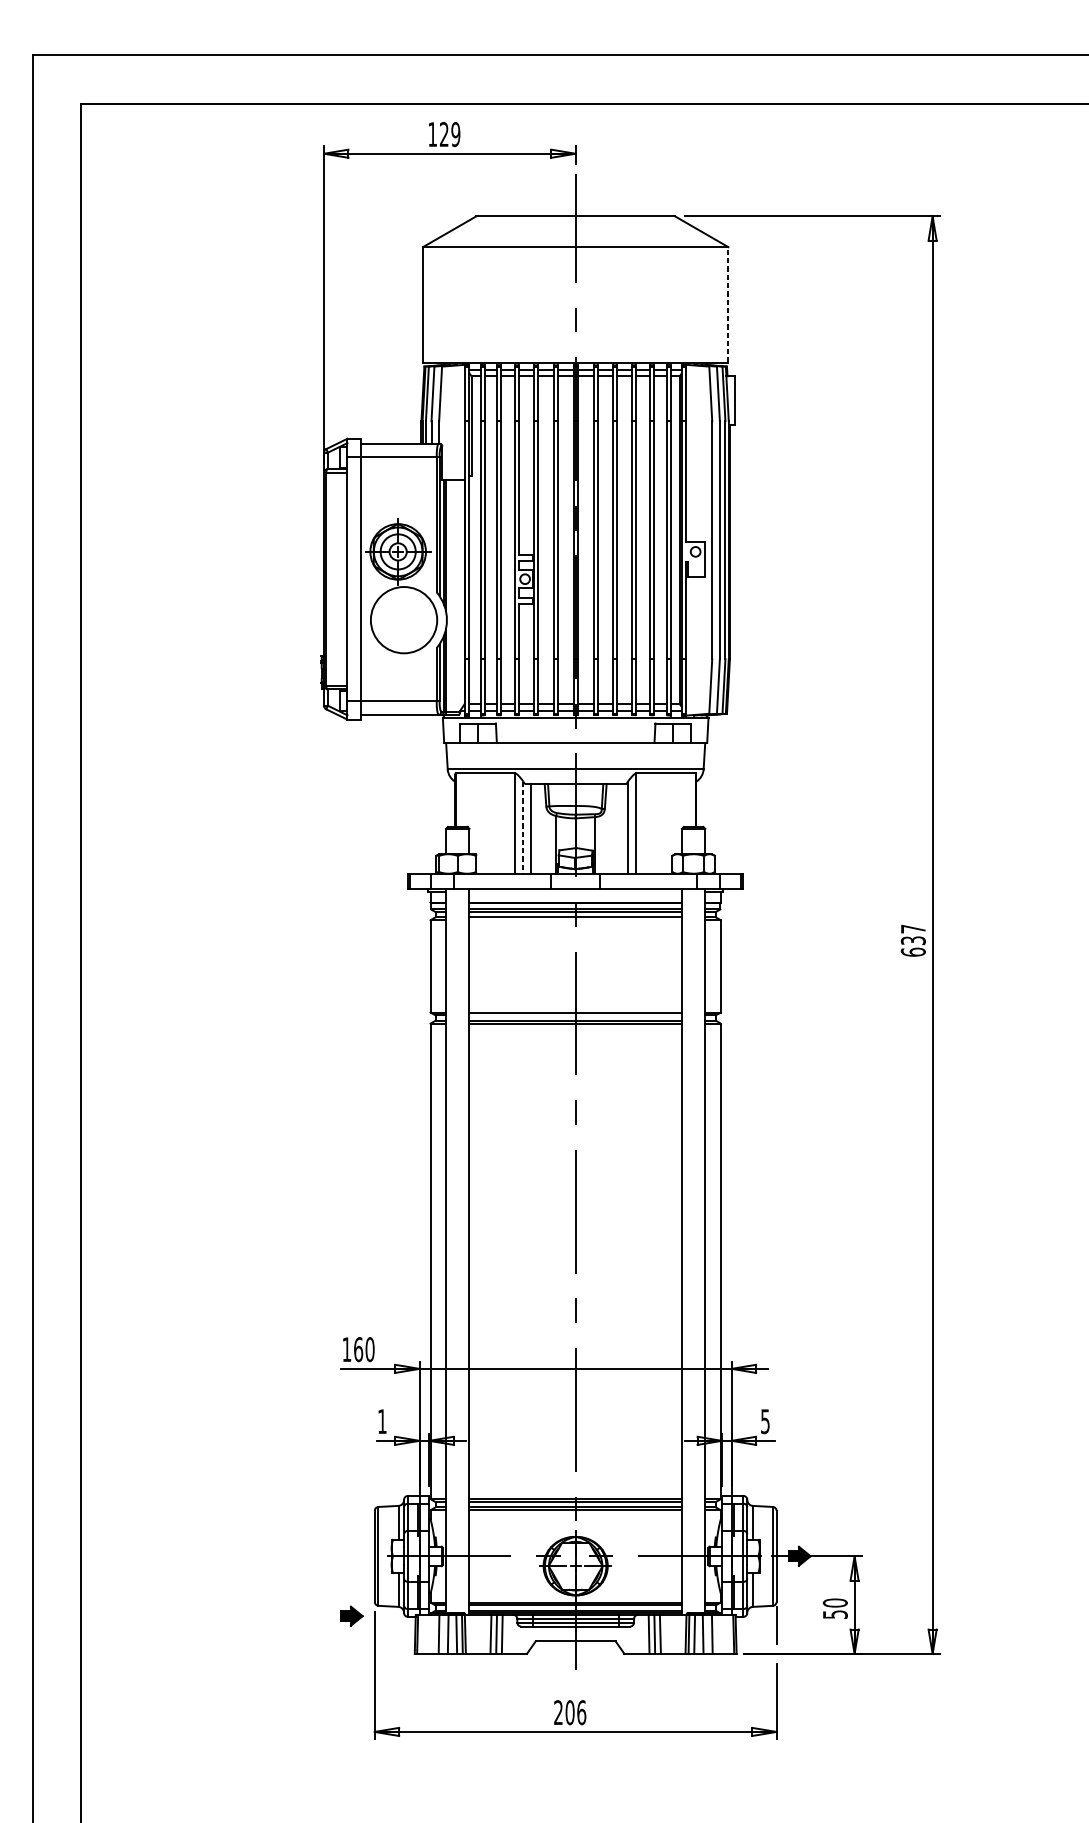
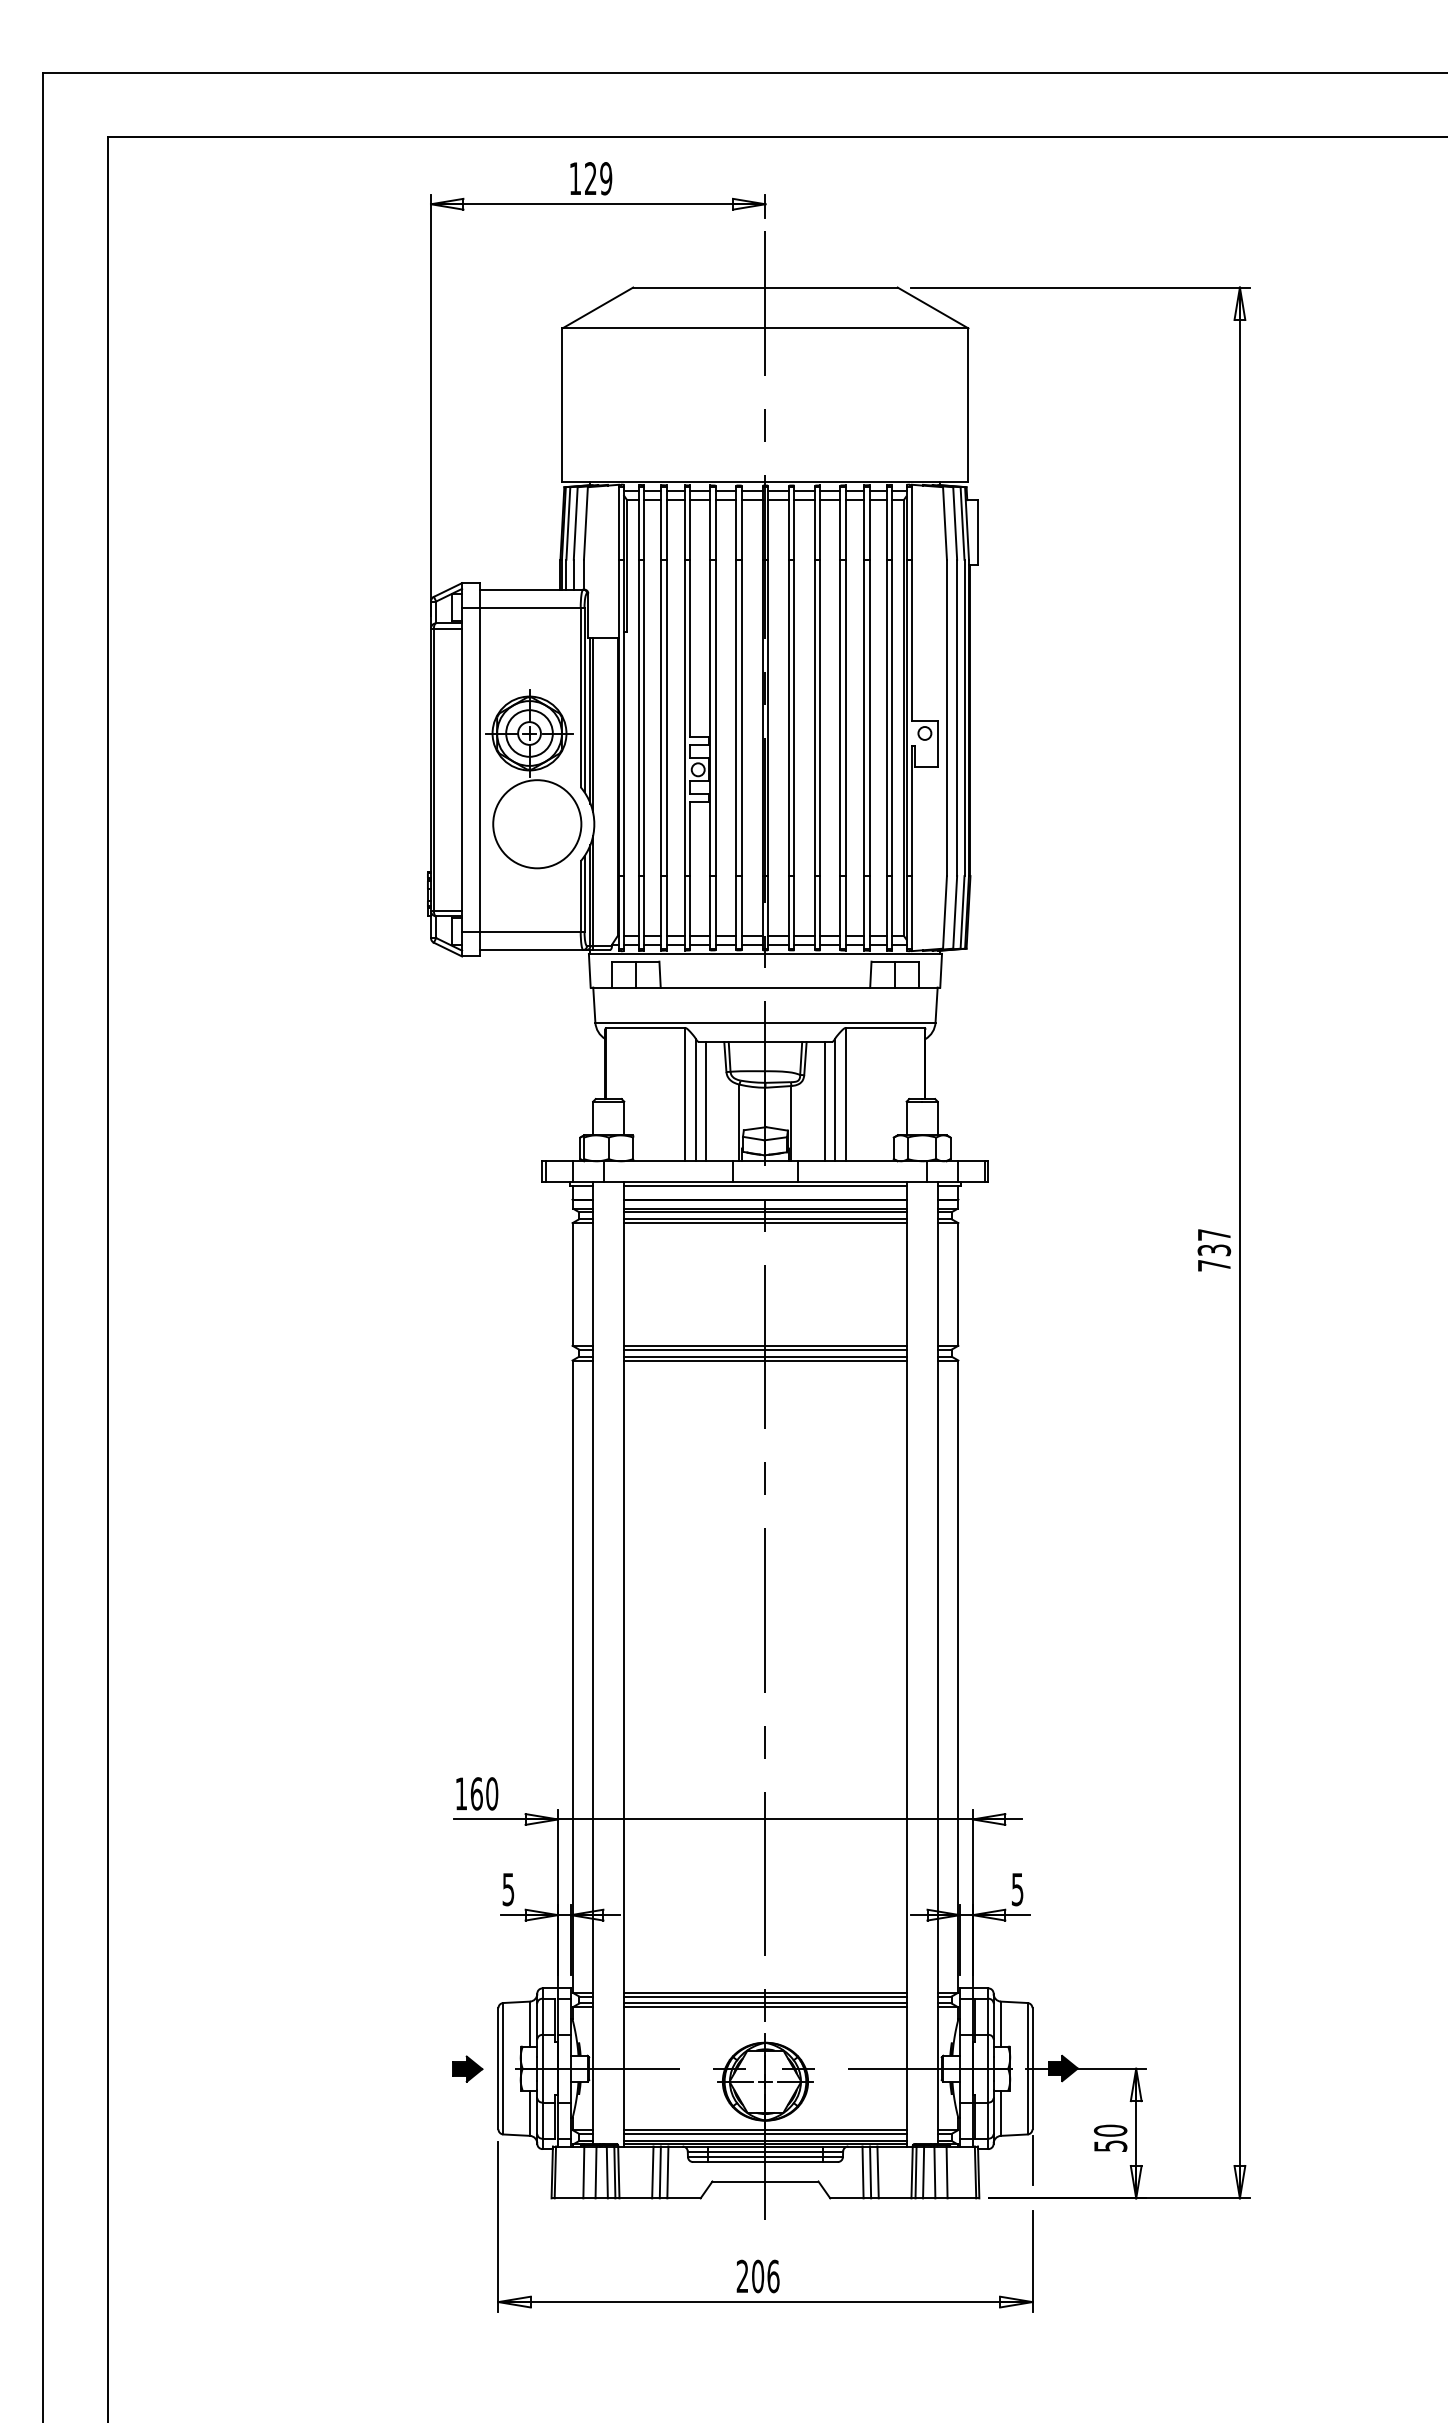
line: (728, 305) -> (968, 405), dashed -> solid
line: (523, 827) -> (696, 1100), dashed -> solid
line: (620, 828) -> (825, 1101), added
line: (575, 891) -> (765, 1185), added
line: (575, 920) -> (765, 1223), added
text: (913, 952) -> (1214, 1265), 637 -> 737
line: (575, 1015) -> (765, 1349), added
text: (382, 1421) -> (508, 1889), 1 -> 5
part: (351, 1615) -> (467, 2068), moved

